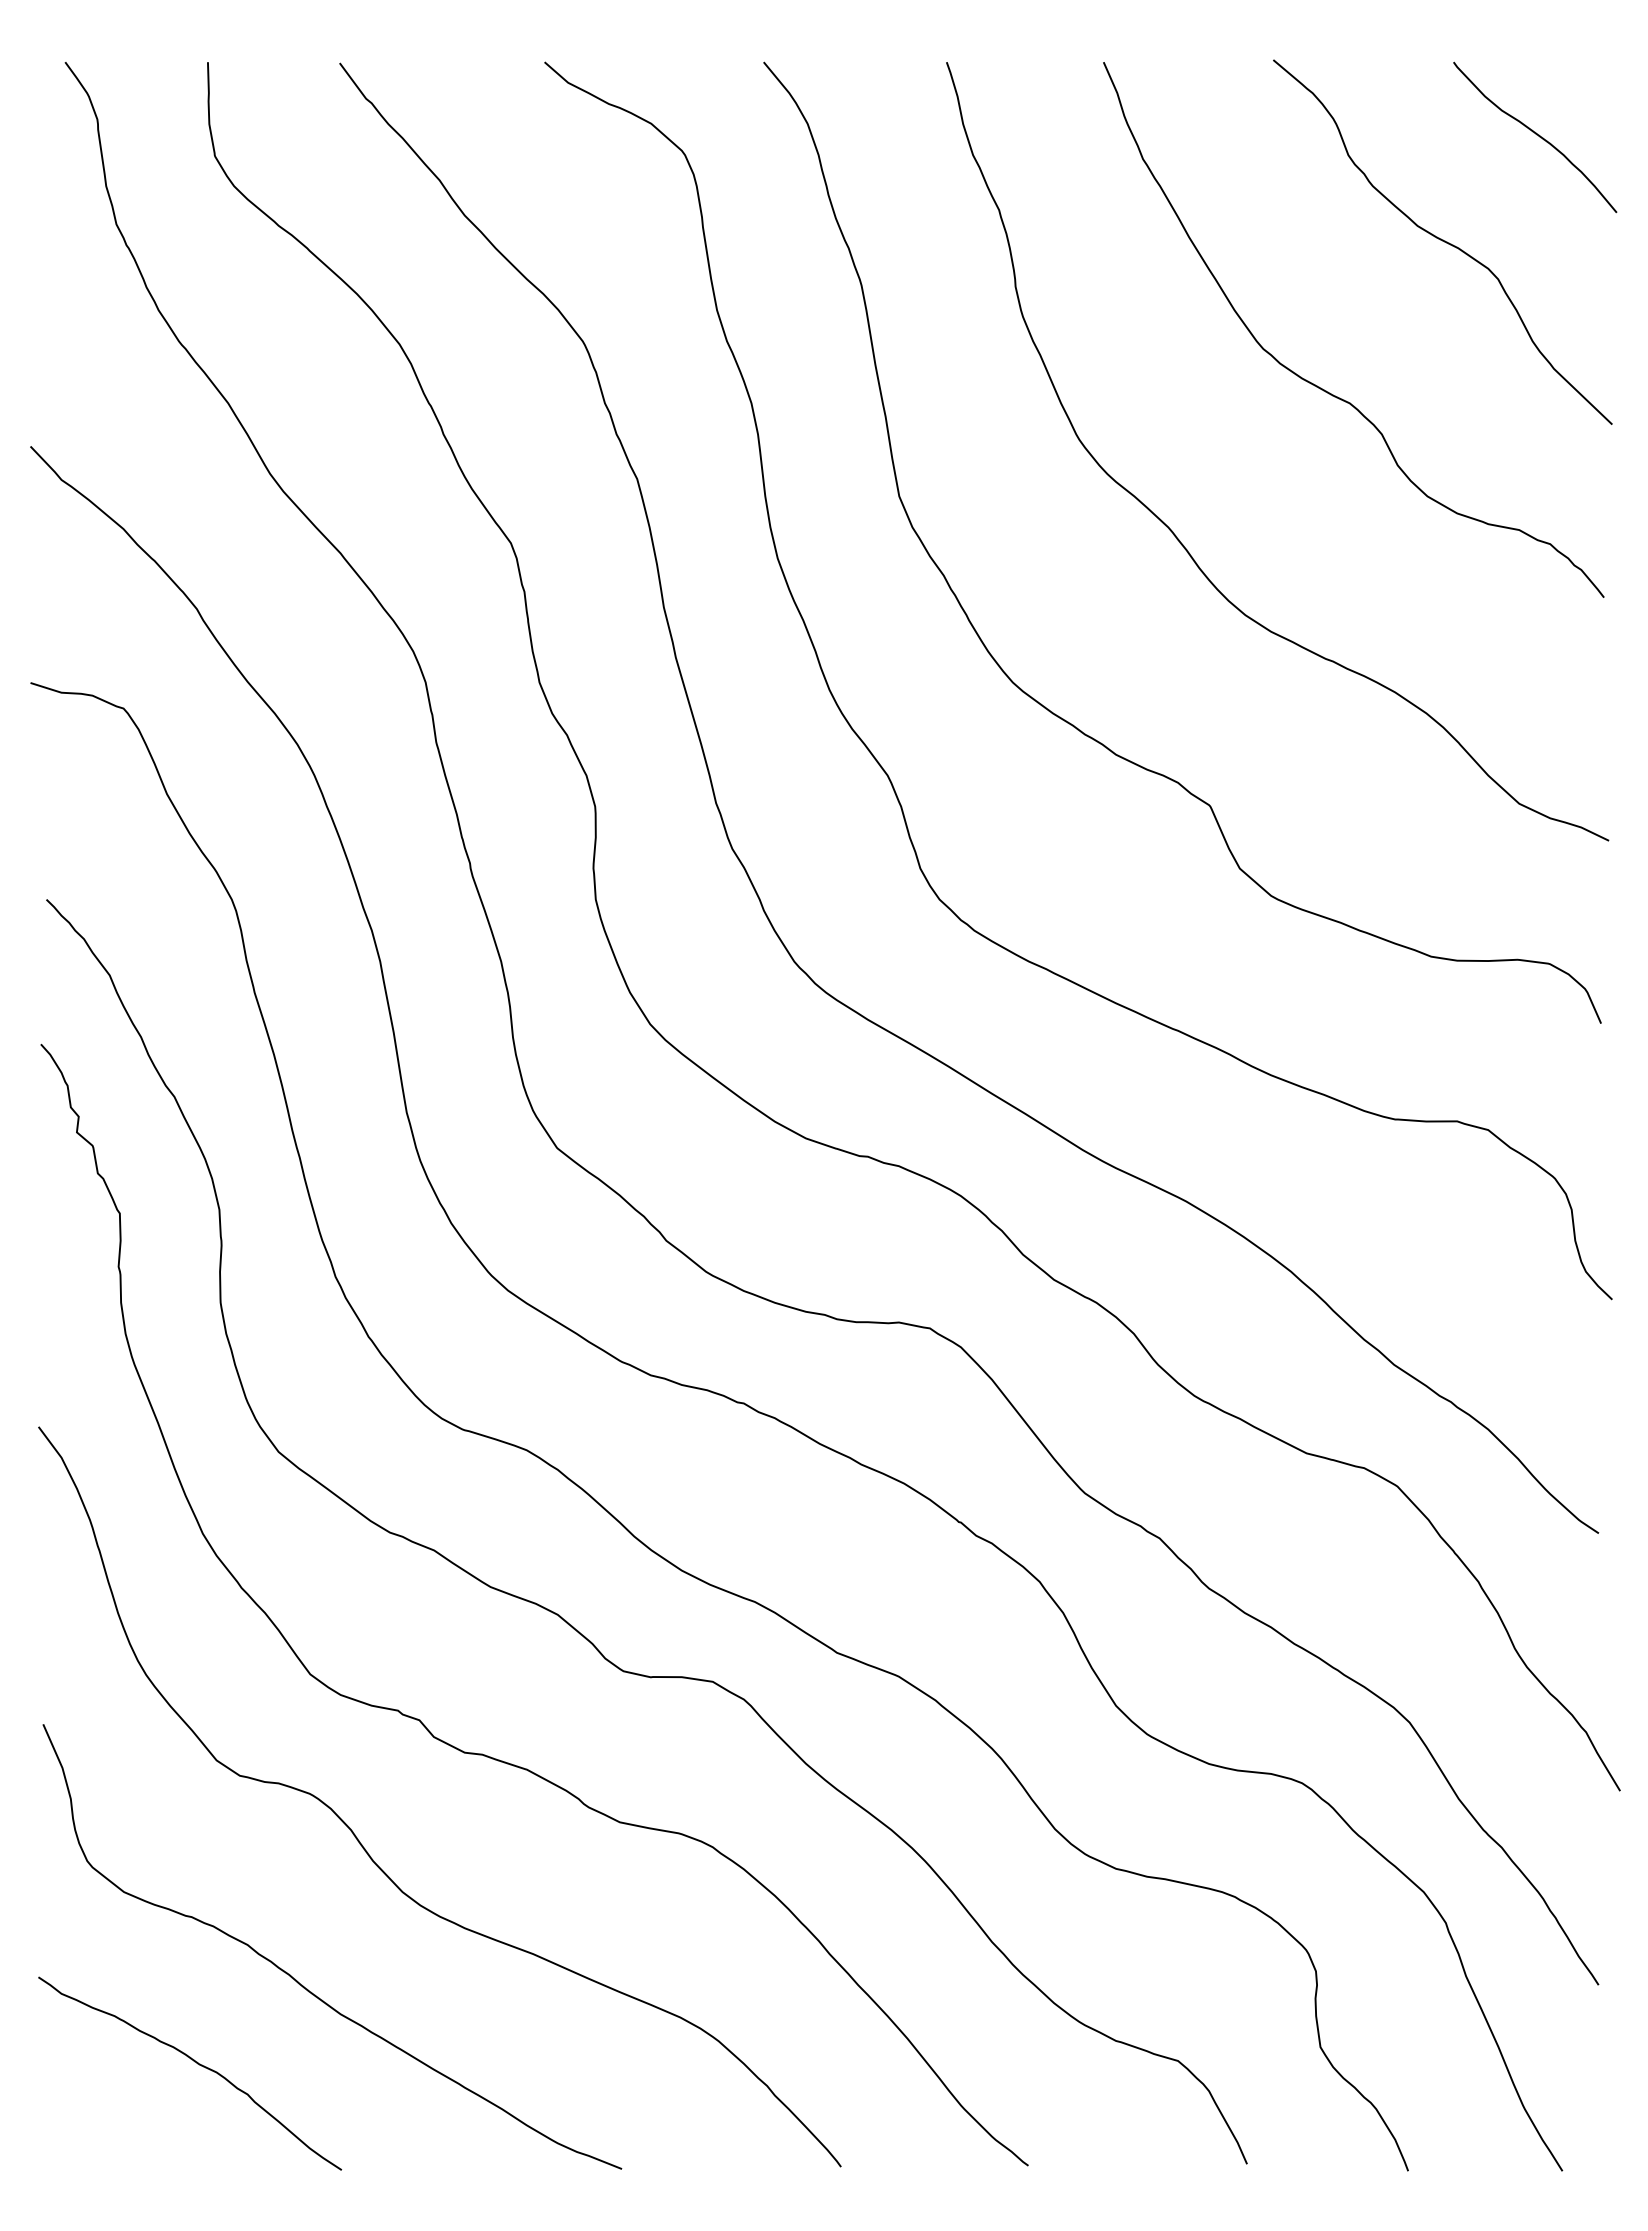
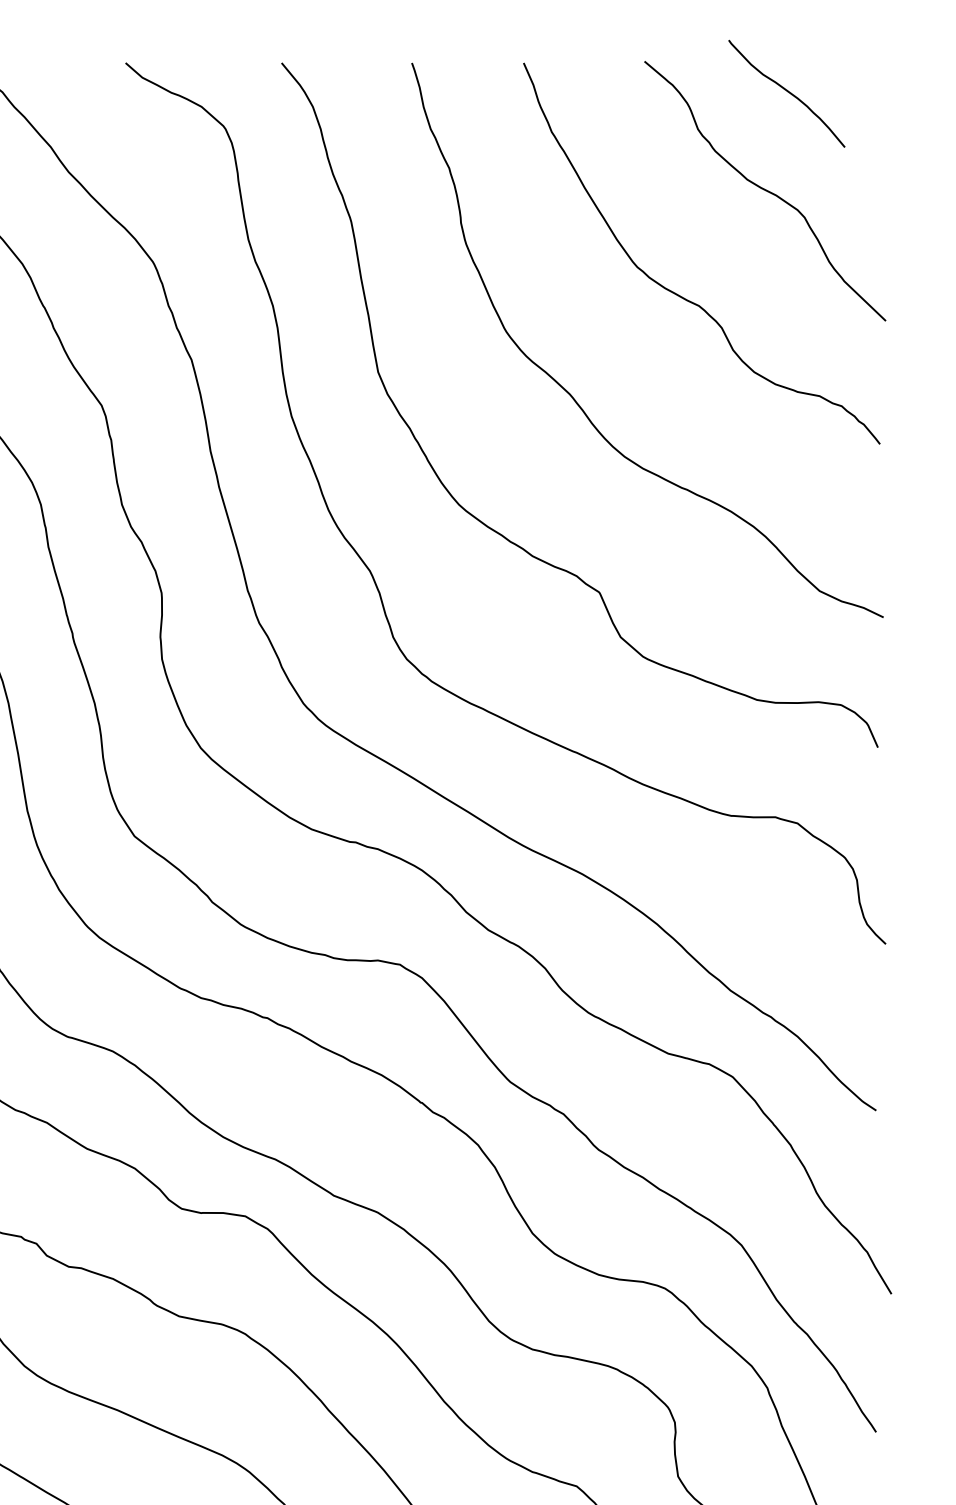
curve: (1536, 135) -> (787, 92), moved

